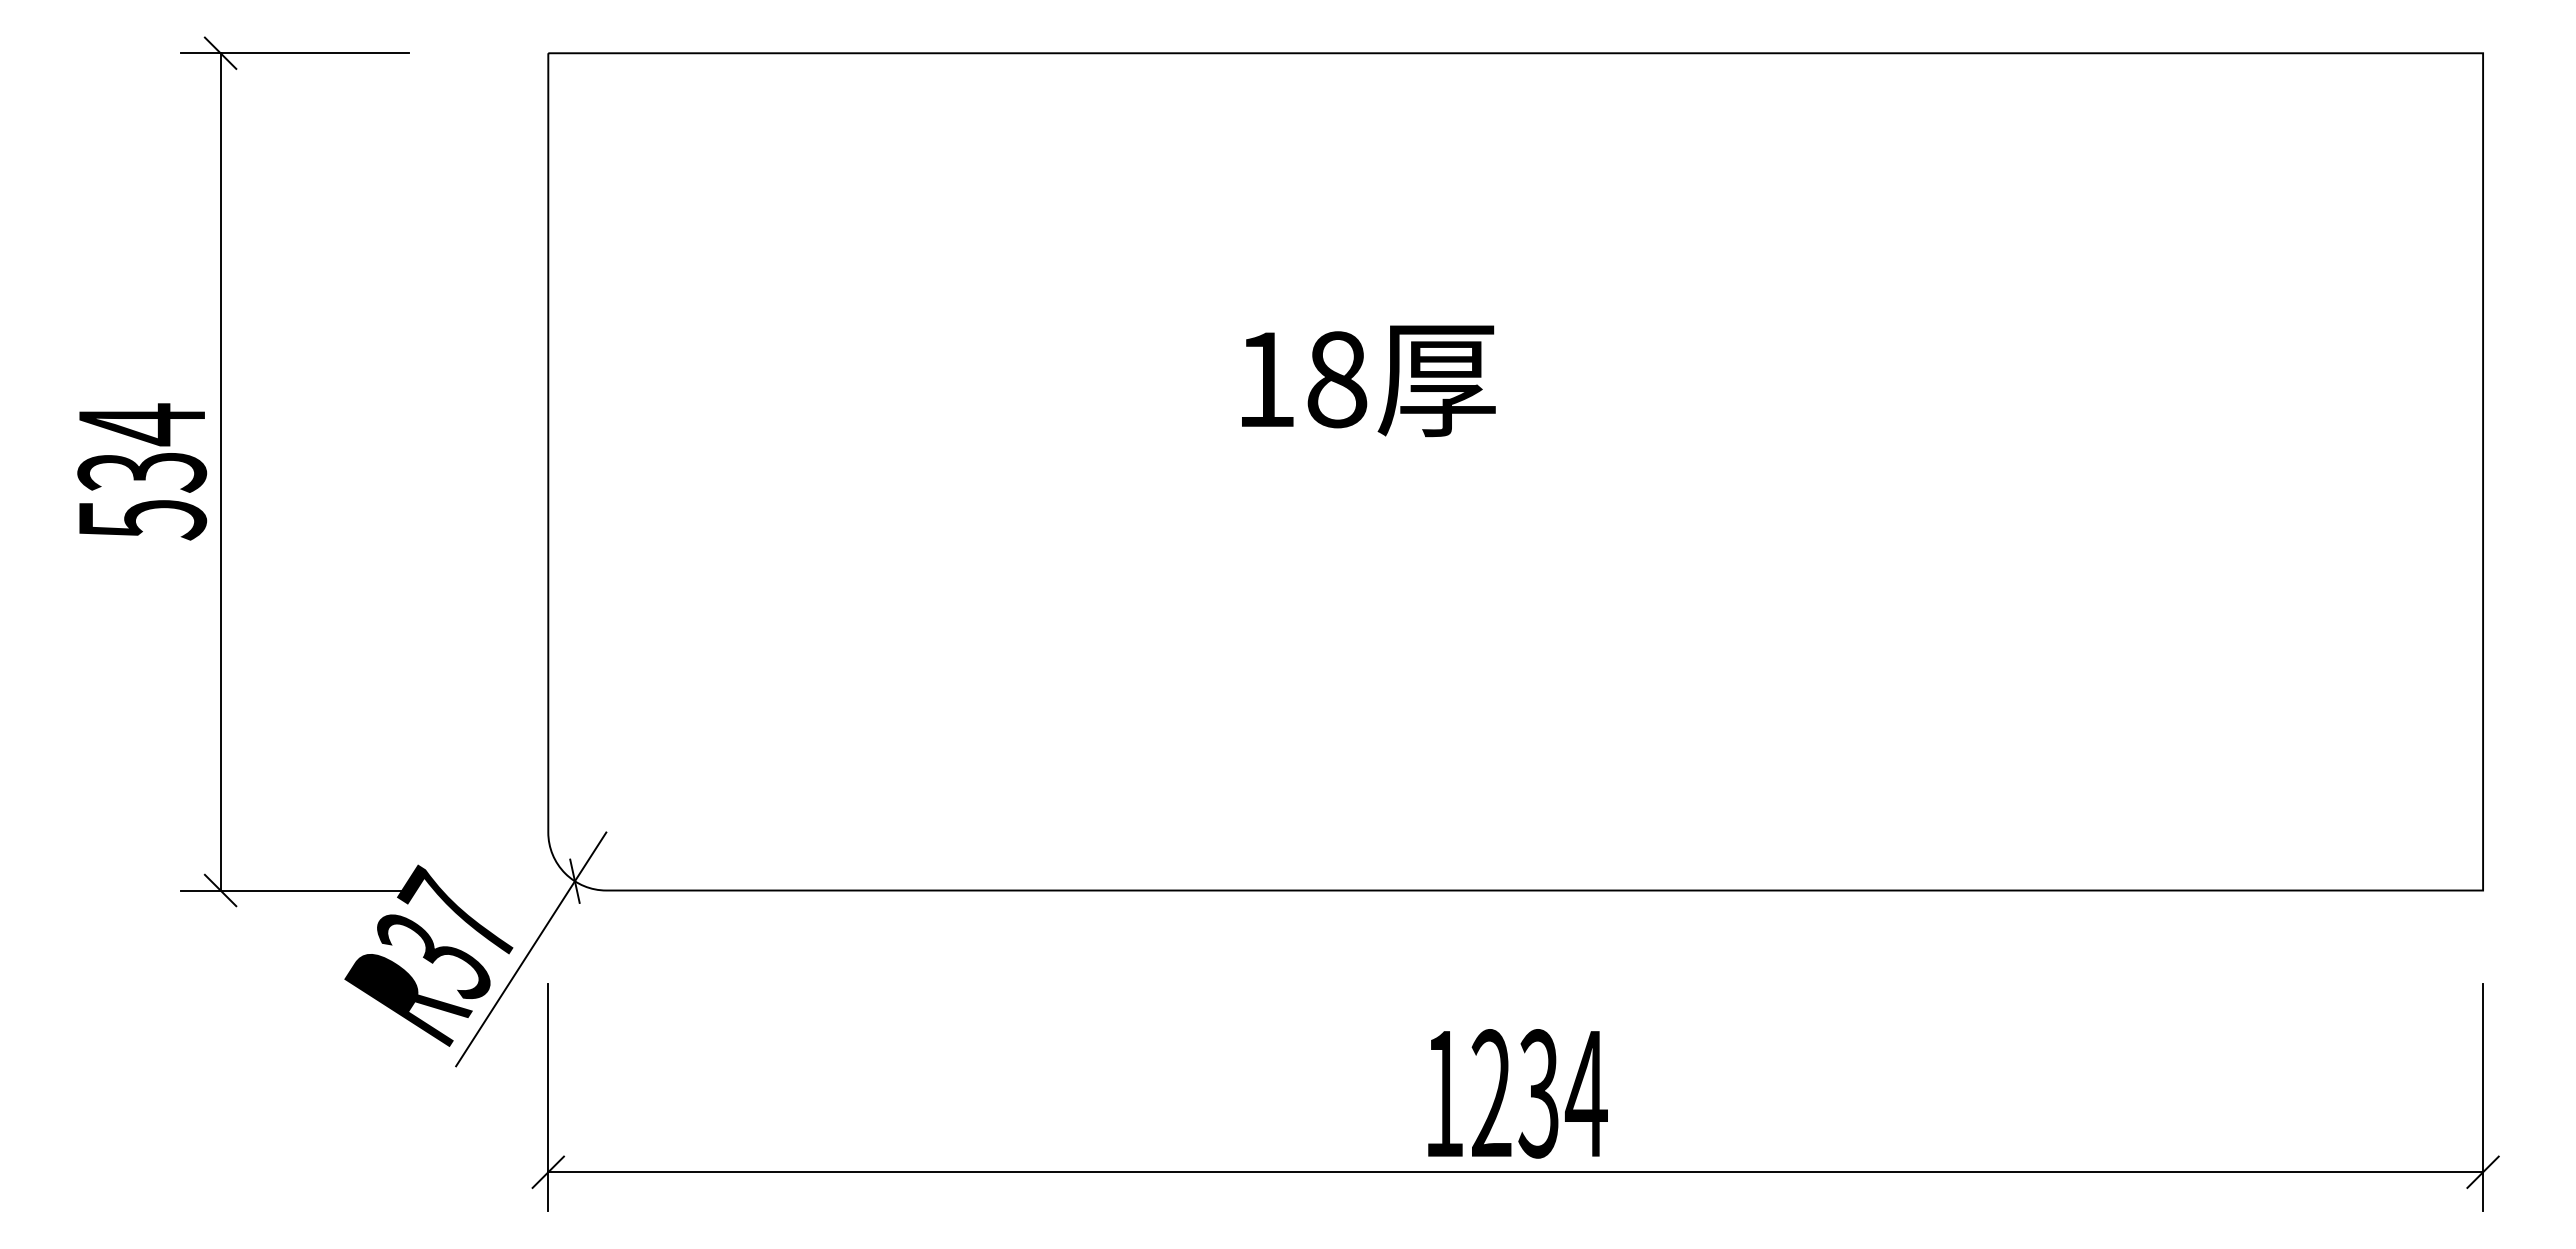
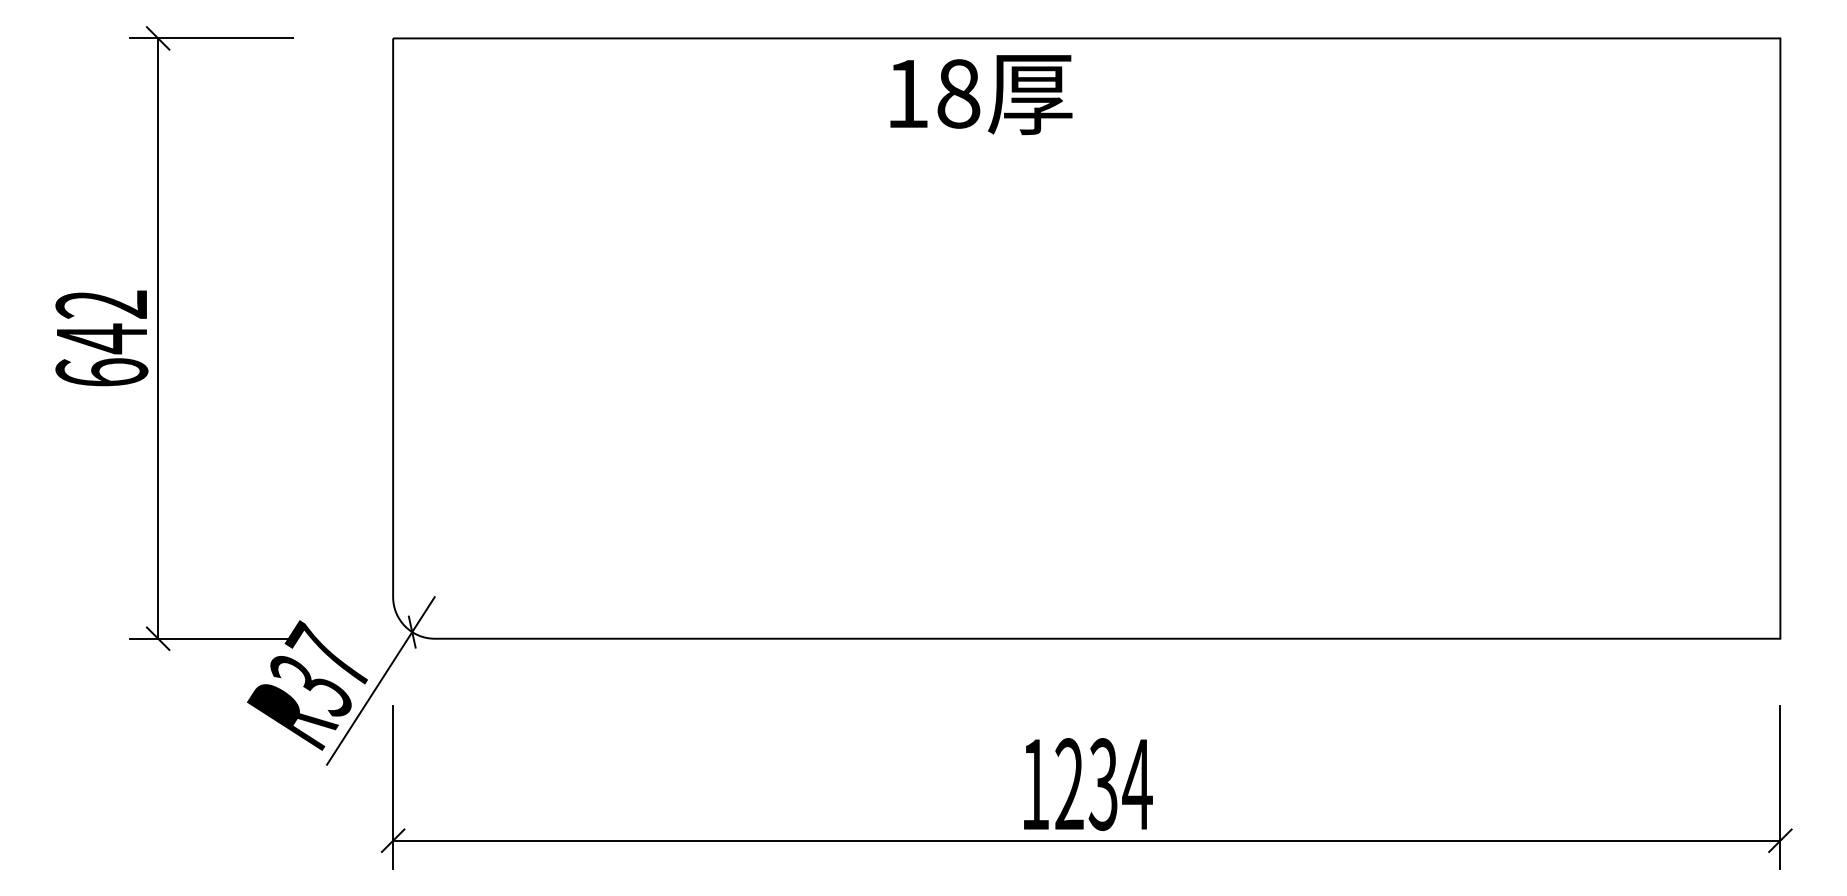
text: (1368, 381) -> (981, 95), moved
text: (142, 471) -> (102, 338), 534 -> 642

